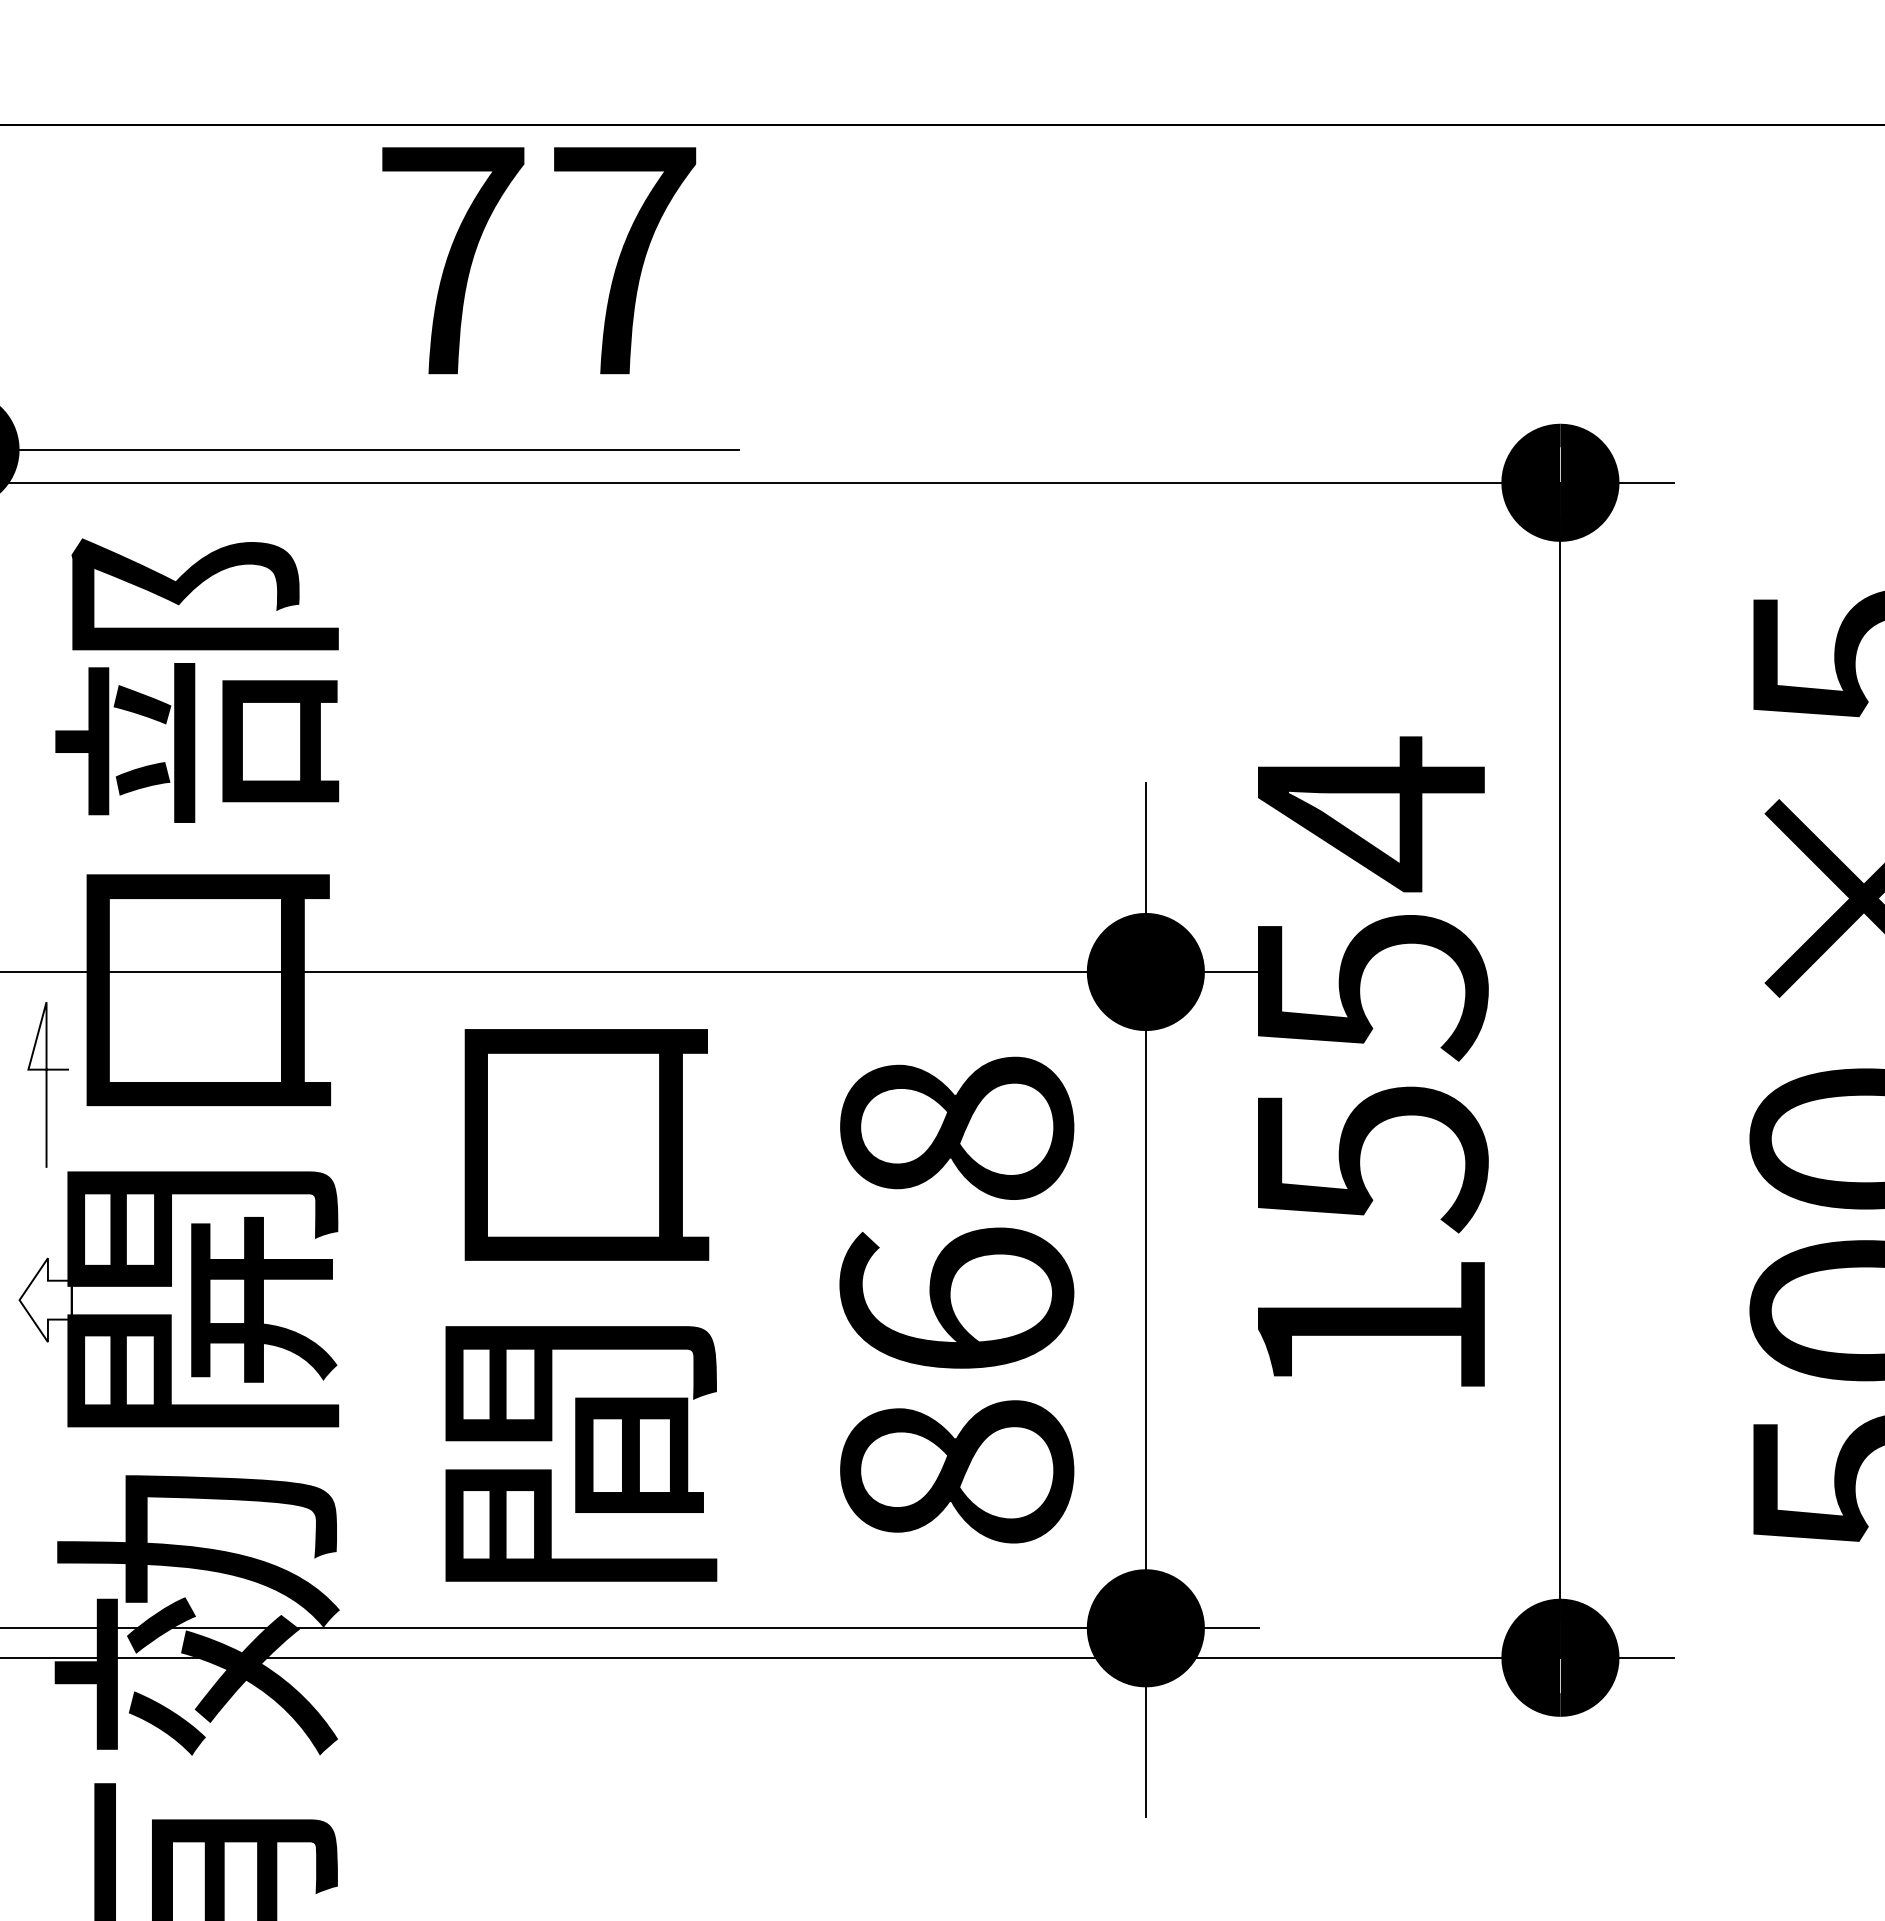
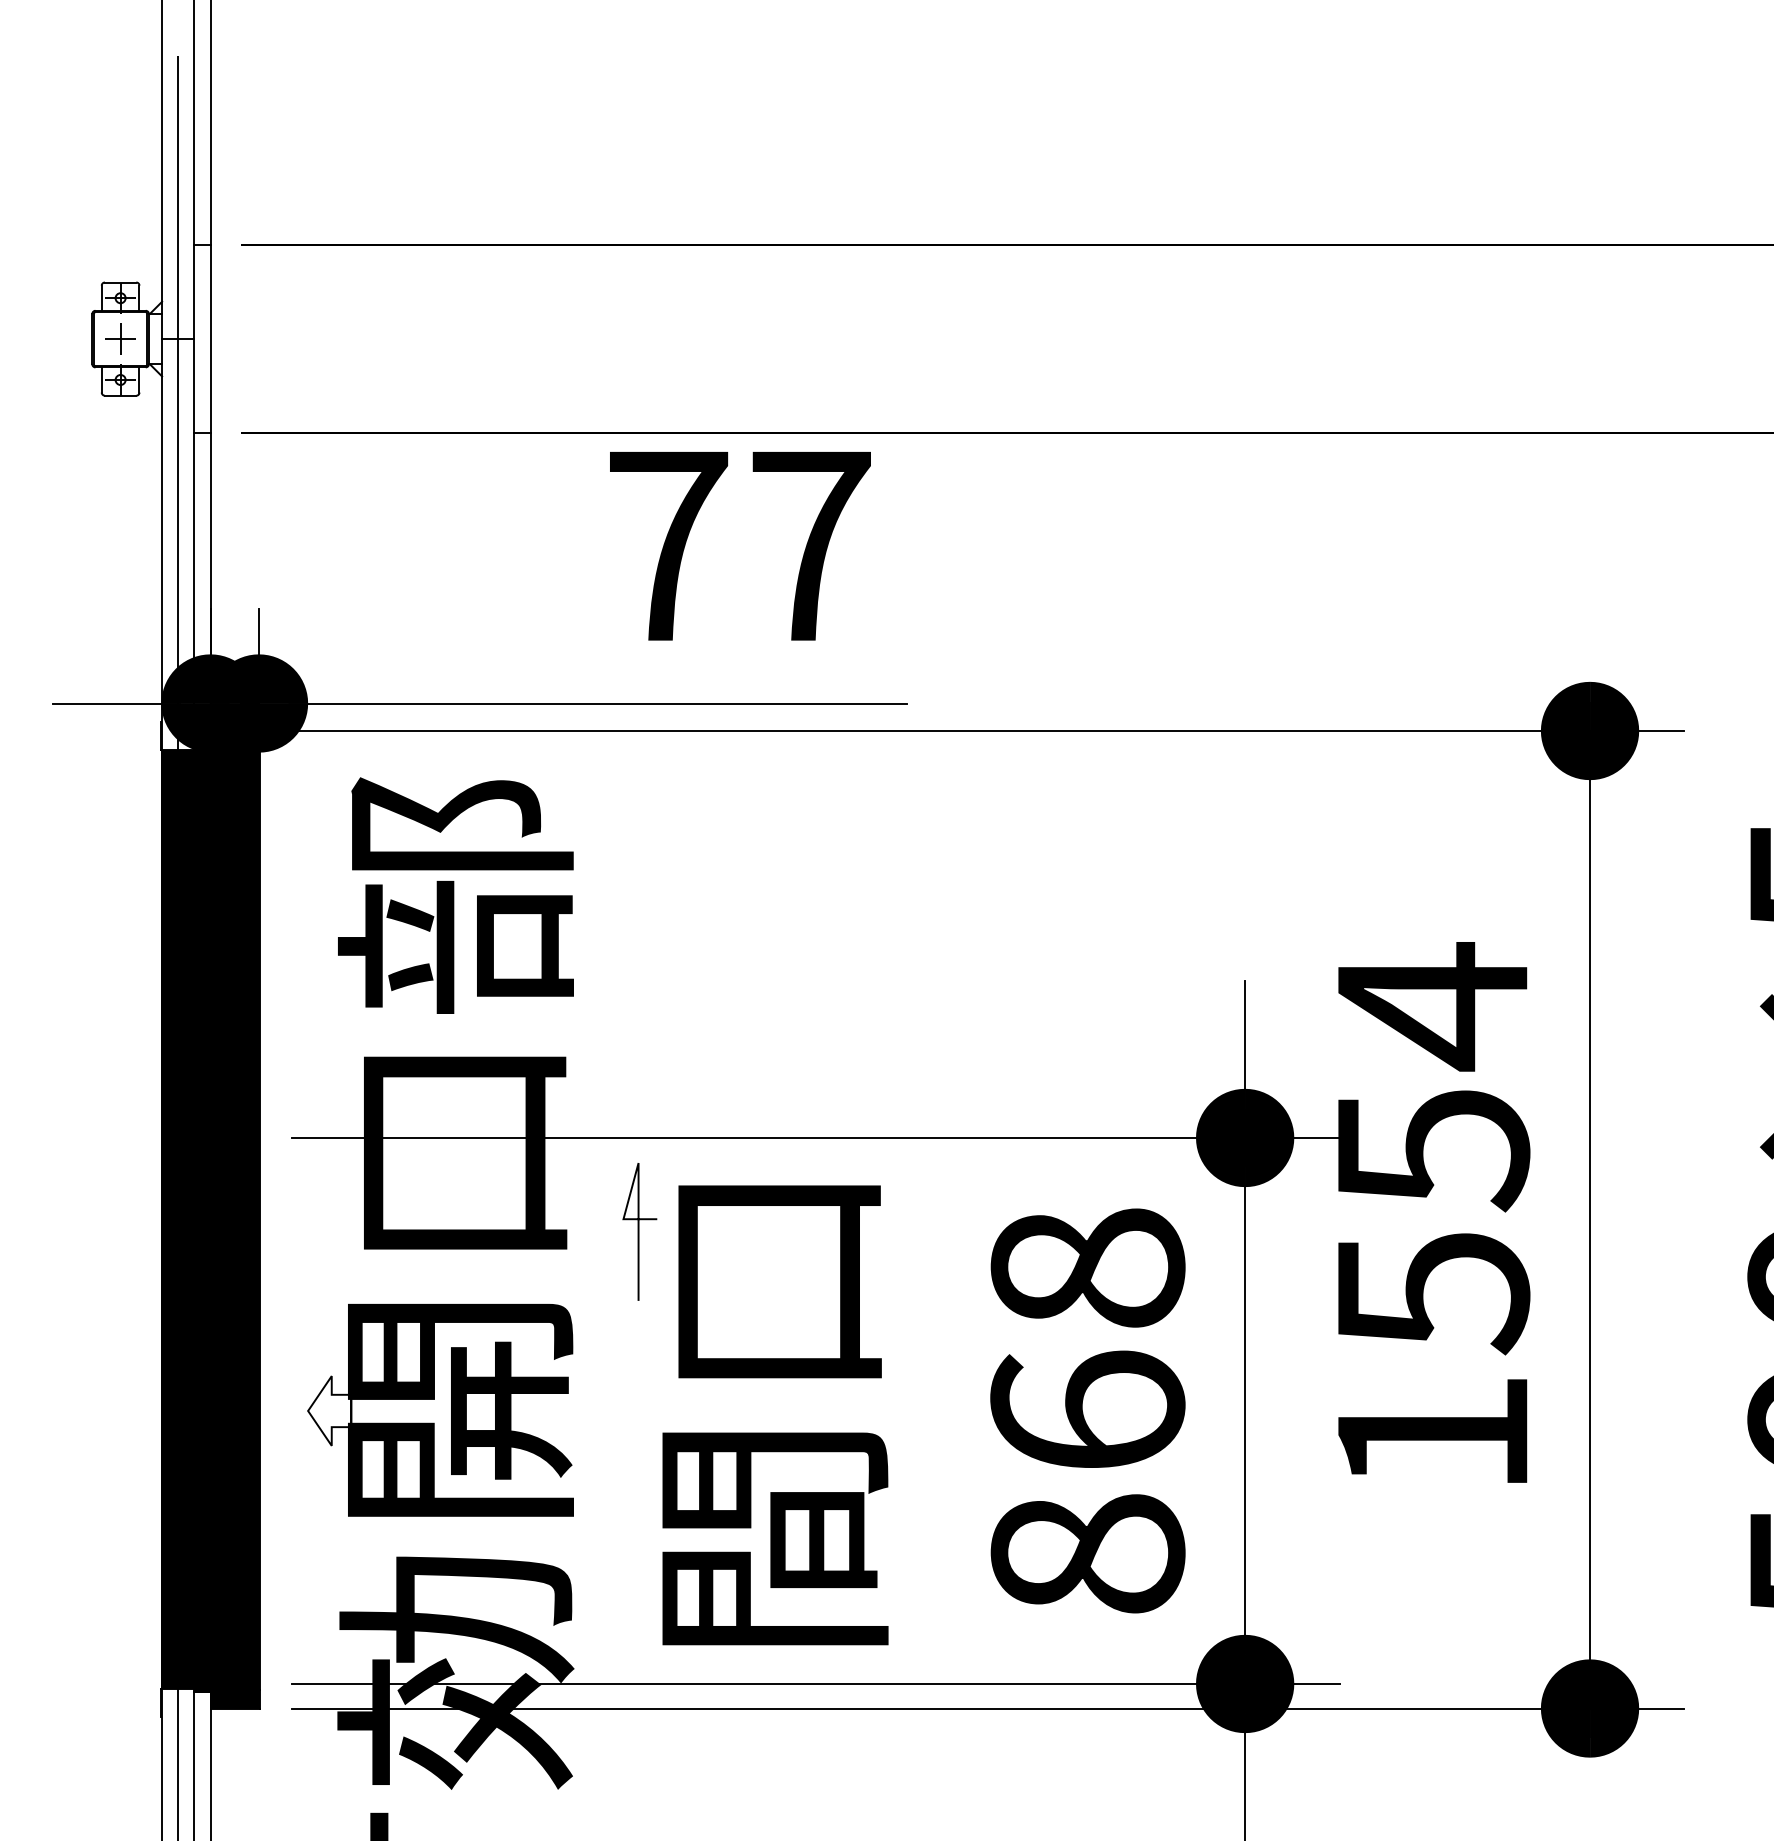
line: (47, 1084) -> (639, 1231), moved

